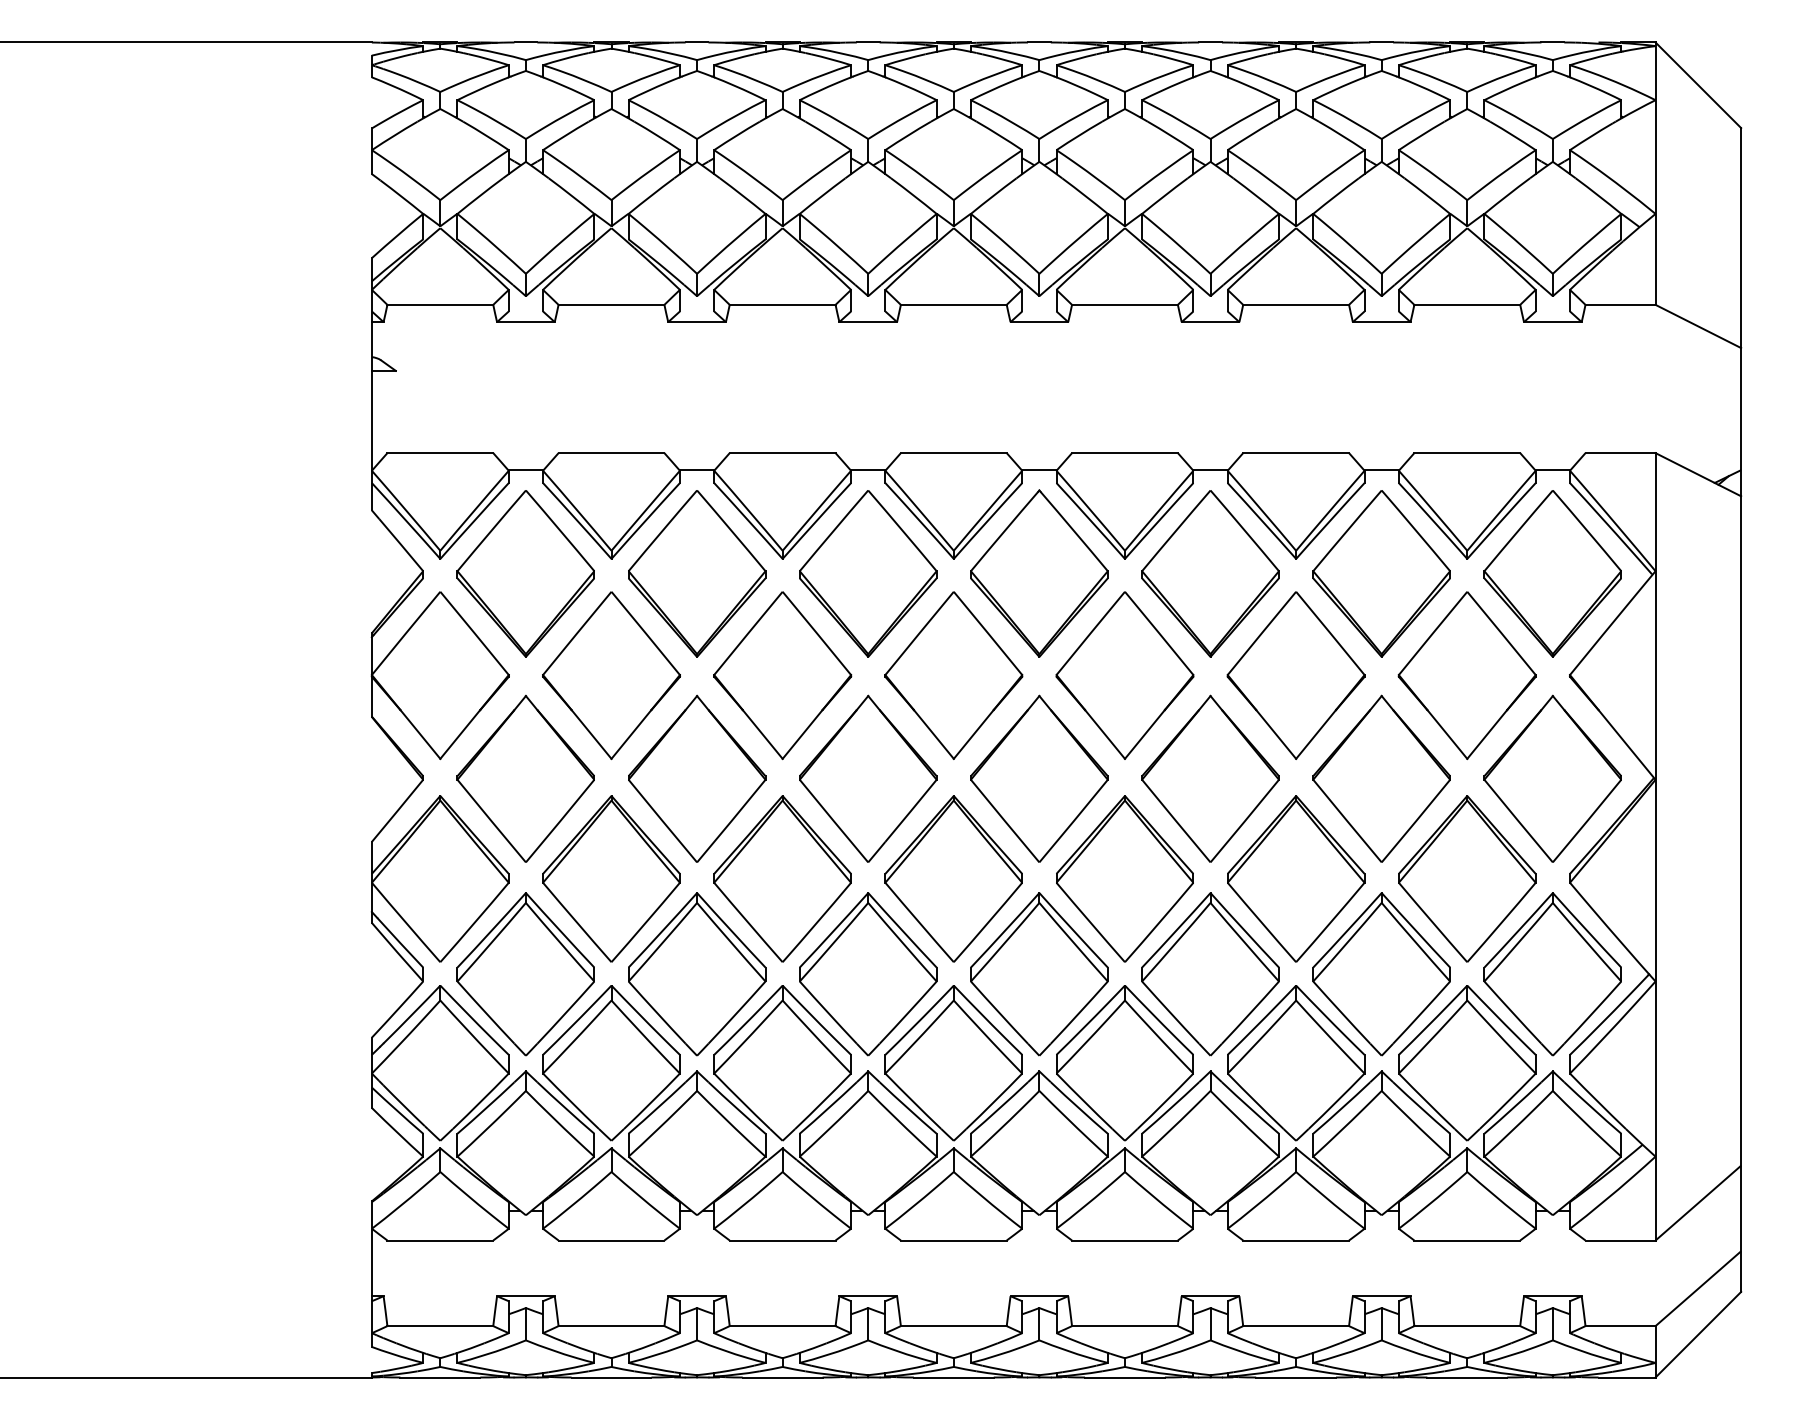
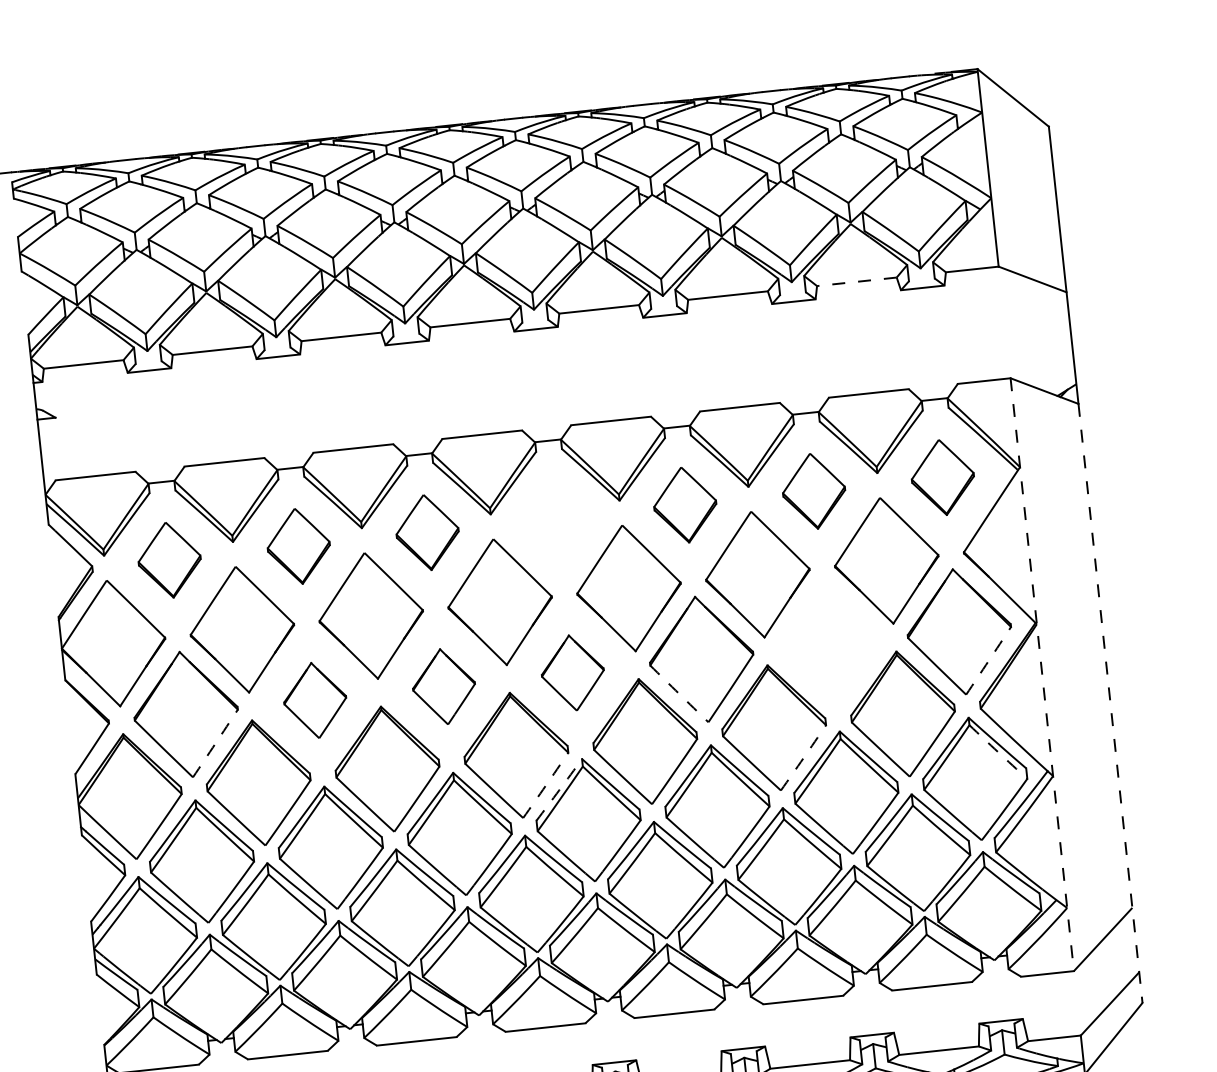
line: (1467, 304) -> (857, 281), solid -> dashed
part: (525, 573) -> (169, 559), size x0.6
part: (697, 573) -> (298, 546), size x0.6
part: (868, 573) -> (427, 532), size x0.6
part: (1039, 573) -> (556, 518), removed
part: (1210, 573) -> (685, 504), size x0.6
part: (1381, 573) -> (813, 490), size x0.6
part: (1552, 573) -> (942, 477), size x0.6
part: (697, 778) -> (315, 700), size x0.6
part: (868, 778) -> (444, 686), size x0.6
part: (1039, 778) -> (572, 672), size x0.6
part: (1381, 778) -> (830, 645), removed
arc: (560, 821) -> (215, 743), solid -> dashed
arc: (1176, 821) -> (679, 694), solid -> dashed
arc: (1587, 821) -> (988, 661), solid -> dashed
line: (1655, 846) -> (1042, 674), solid -> dashed
line: (1741, 894) -> (1110, 703), solid -> dashed
arc: (988, 922) -> (546, 785), solid -> dashed
arc: (1330, 922) -> (803, 757), solid -> dashed
arc: (1005, 930) -> (559, 790), solid -> dashed
arc: (1586, 942) -> (997, 752), solid -> dashed

